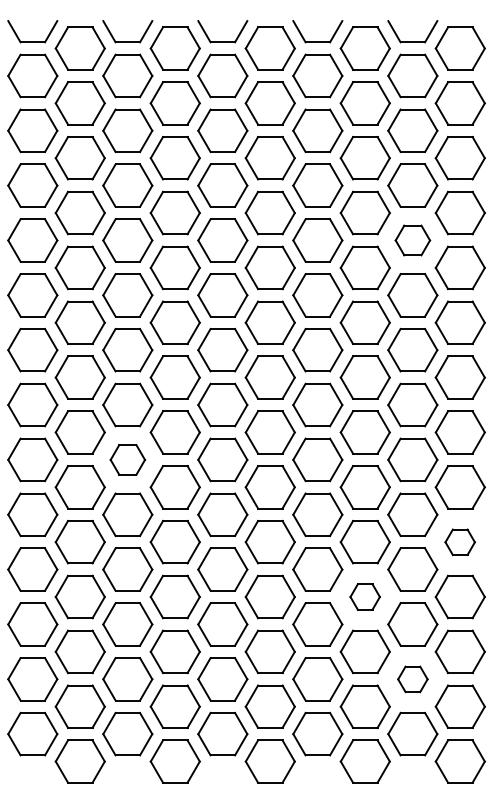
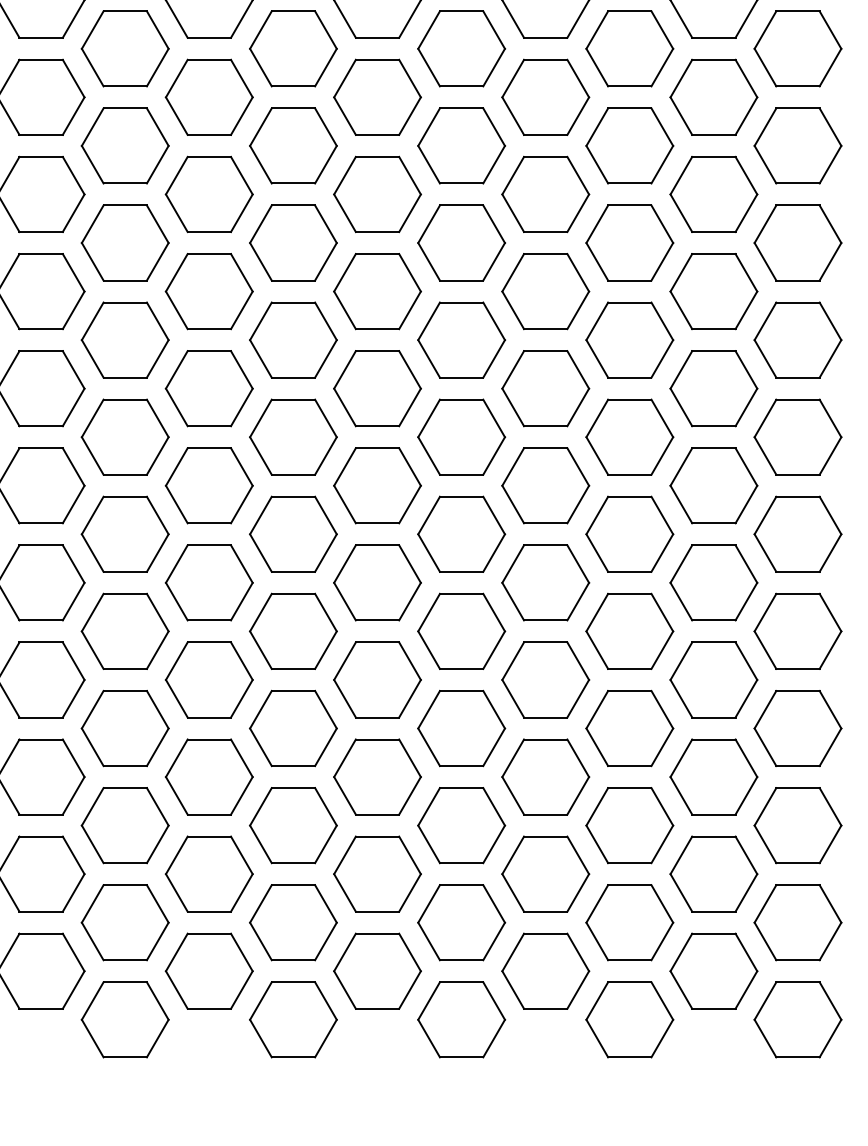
part: (412, 240) -> (713, 97), size x1.43
part: (127, 459) -> (208, 485), size x1.43
part: (459, 542) -> (796, 631), size x1.67
part: (364, 596) -> (628, 727), size x1.67
part: (412, 679) -> (713, 874), size x1.67

